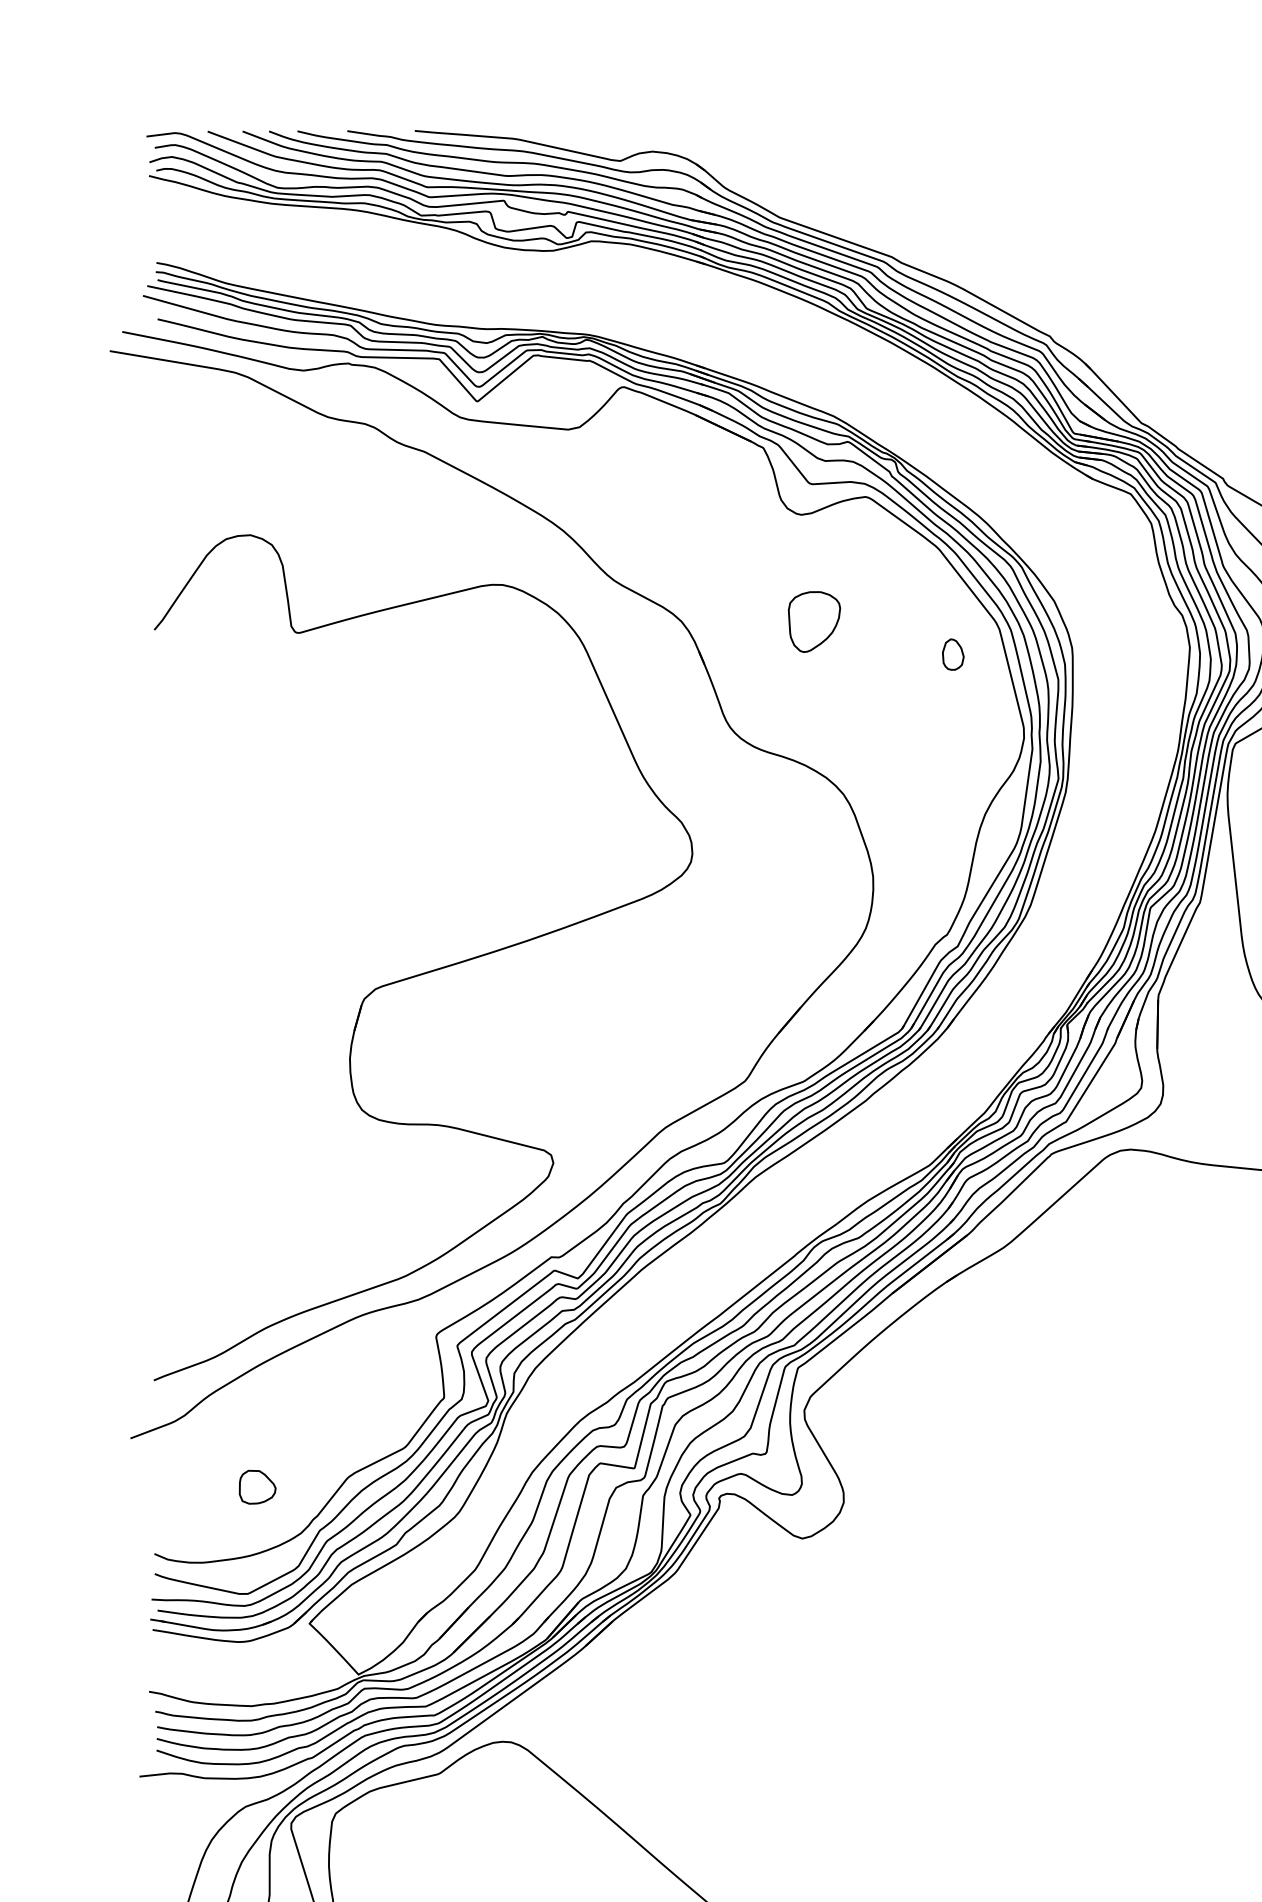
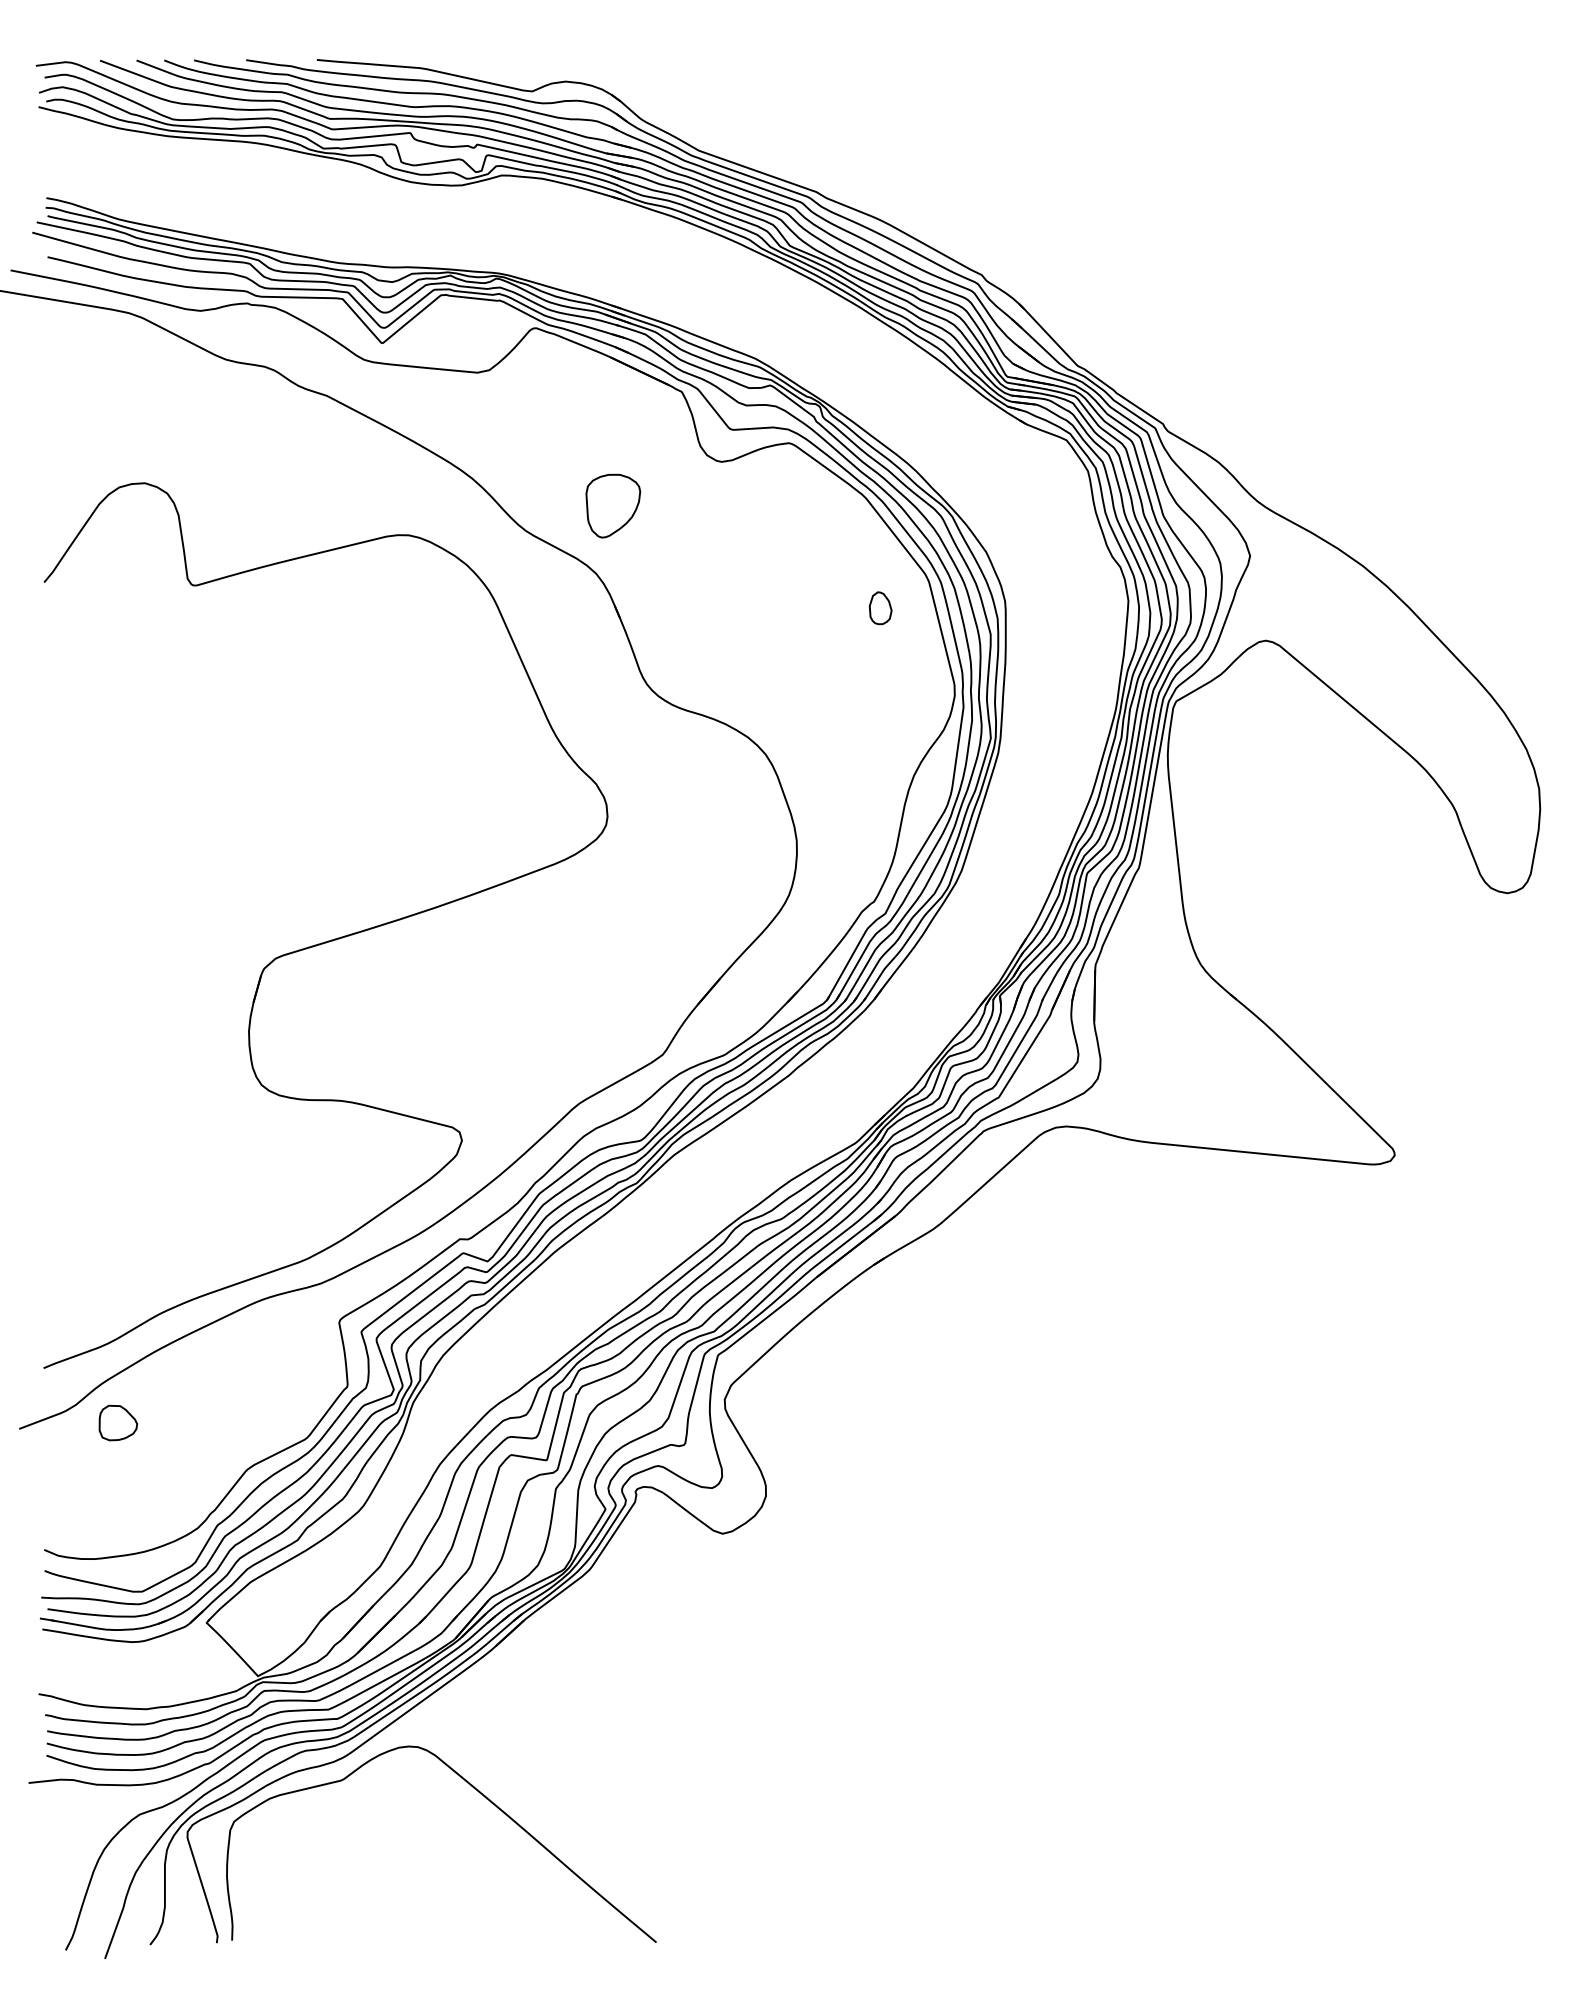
part: (814, 621) -> (613, 505), moved
part: (257, 1486) -> (118, 1422), moved

